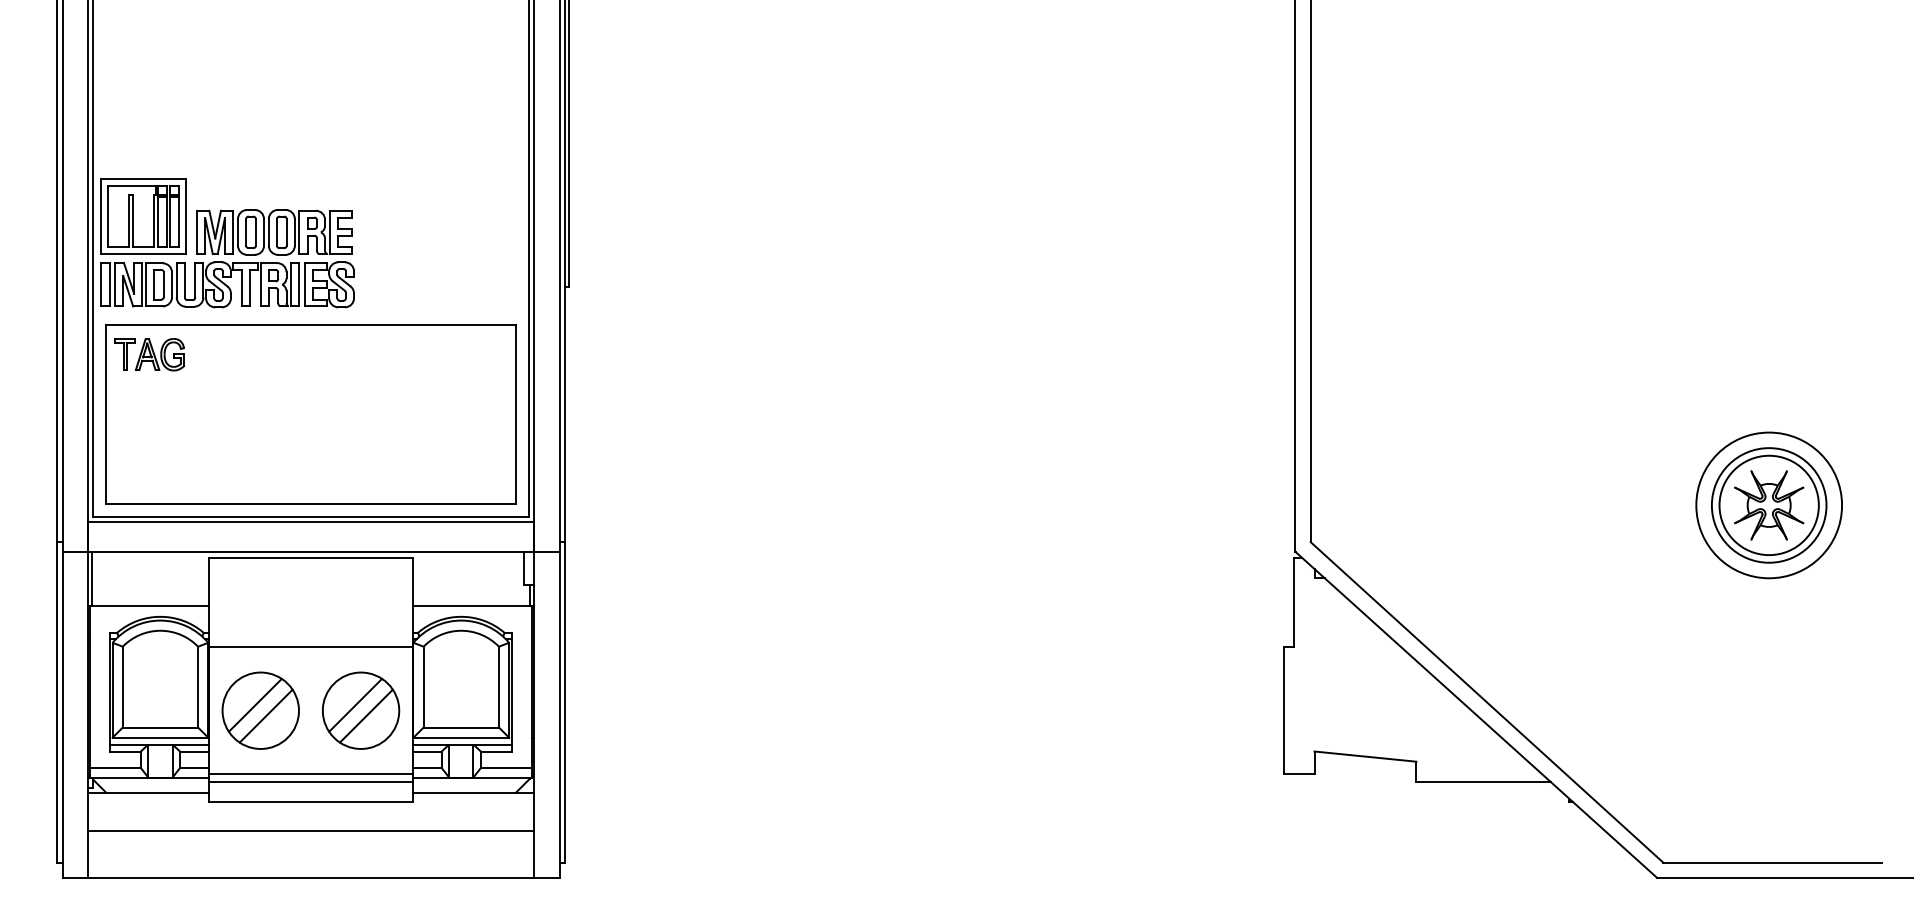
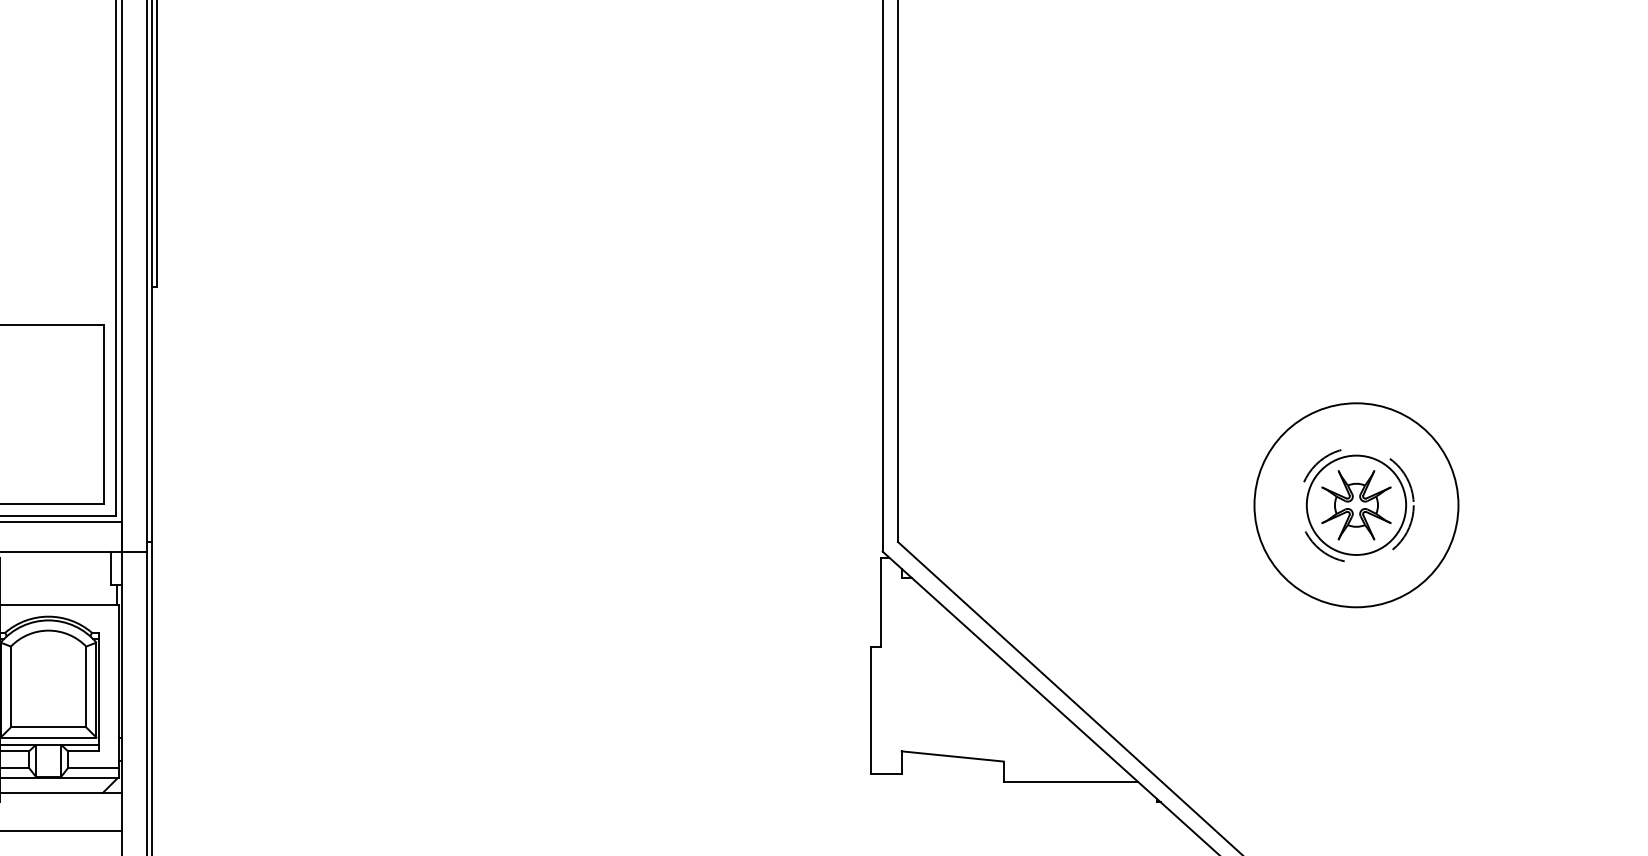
circle: (1768, 505) -> (1355, 505), solid -> dashed
circle: (1769, 505) -> (1356, 505), size x1.4

